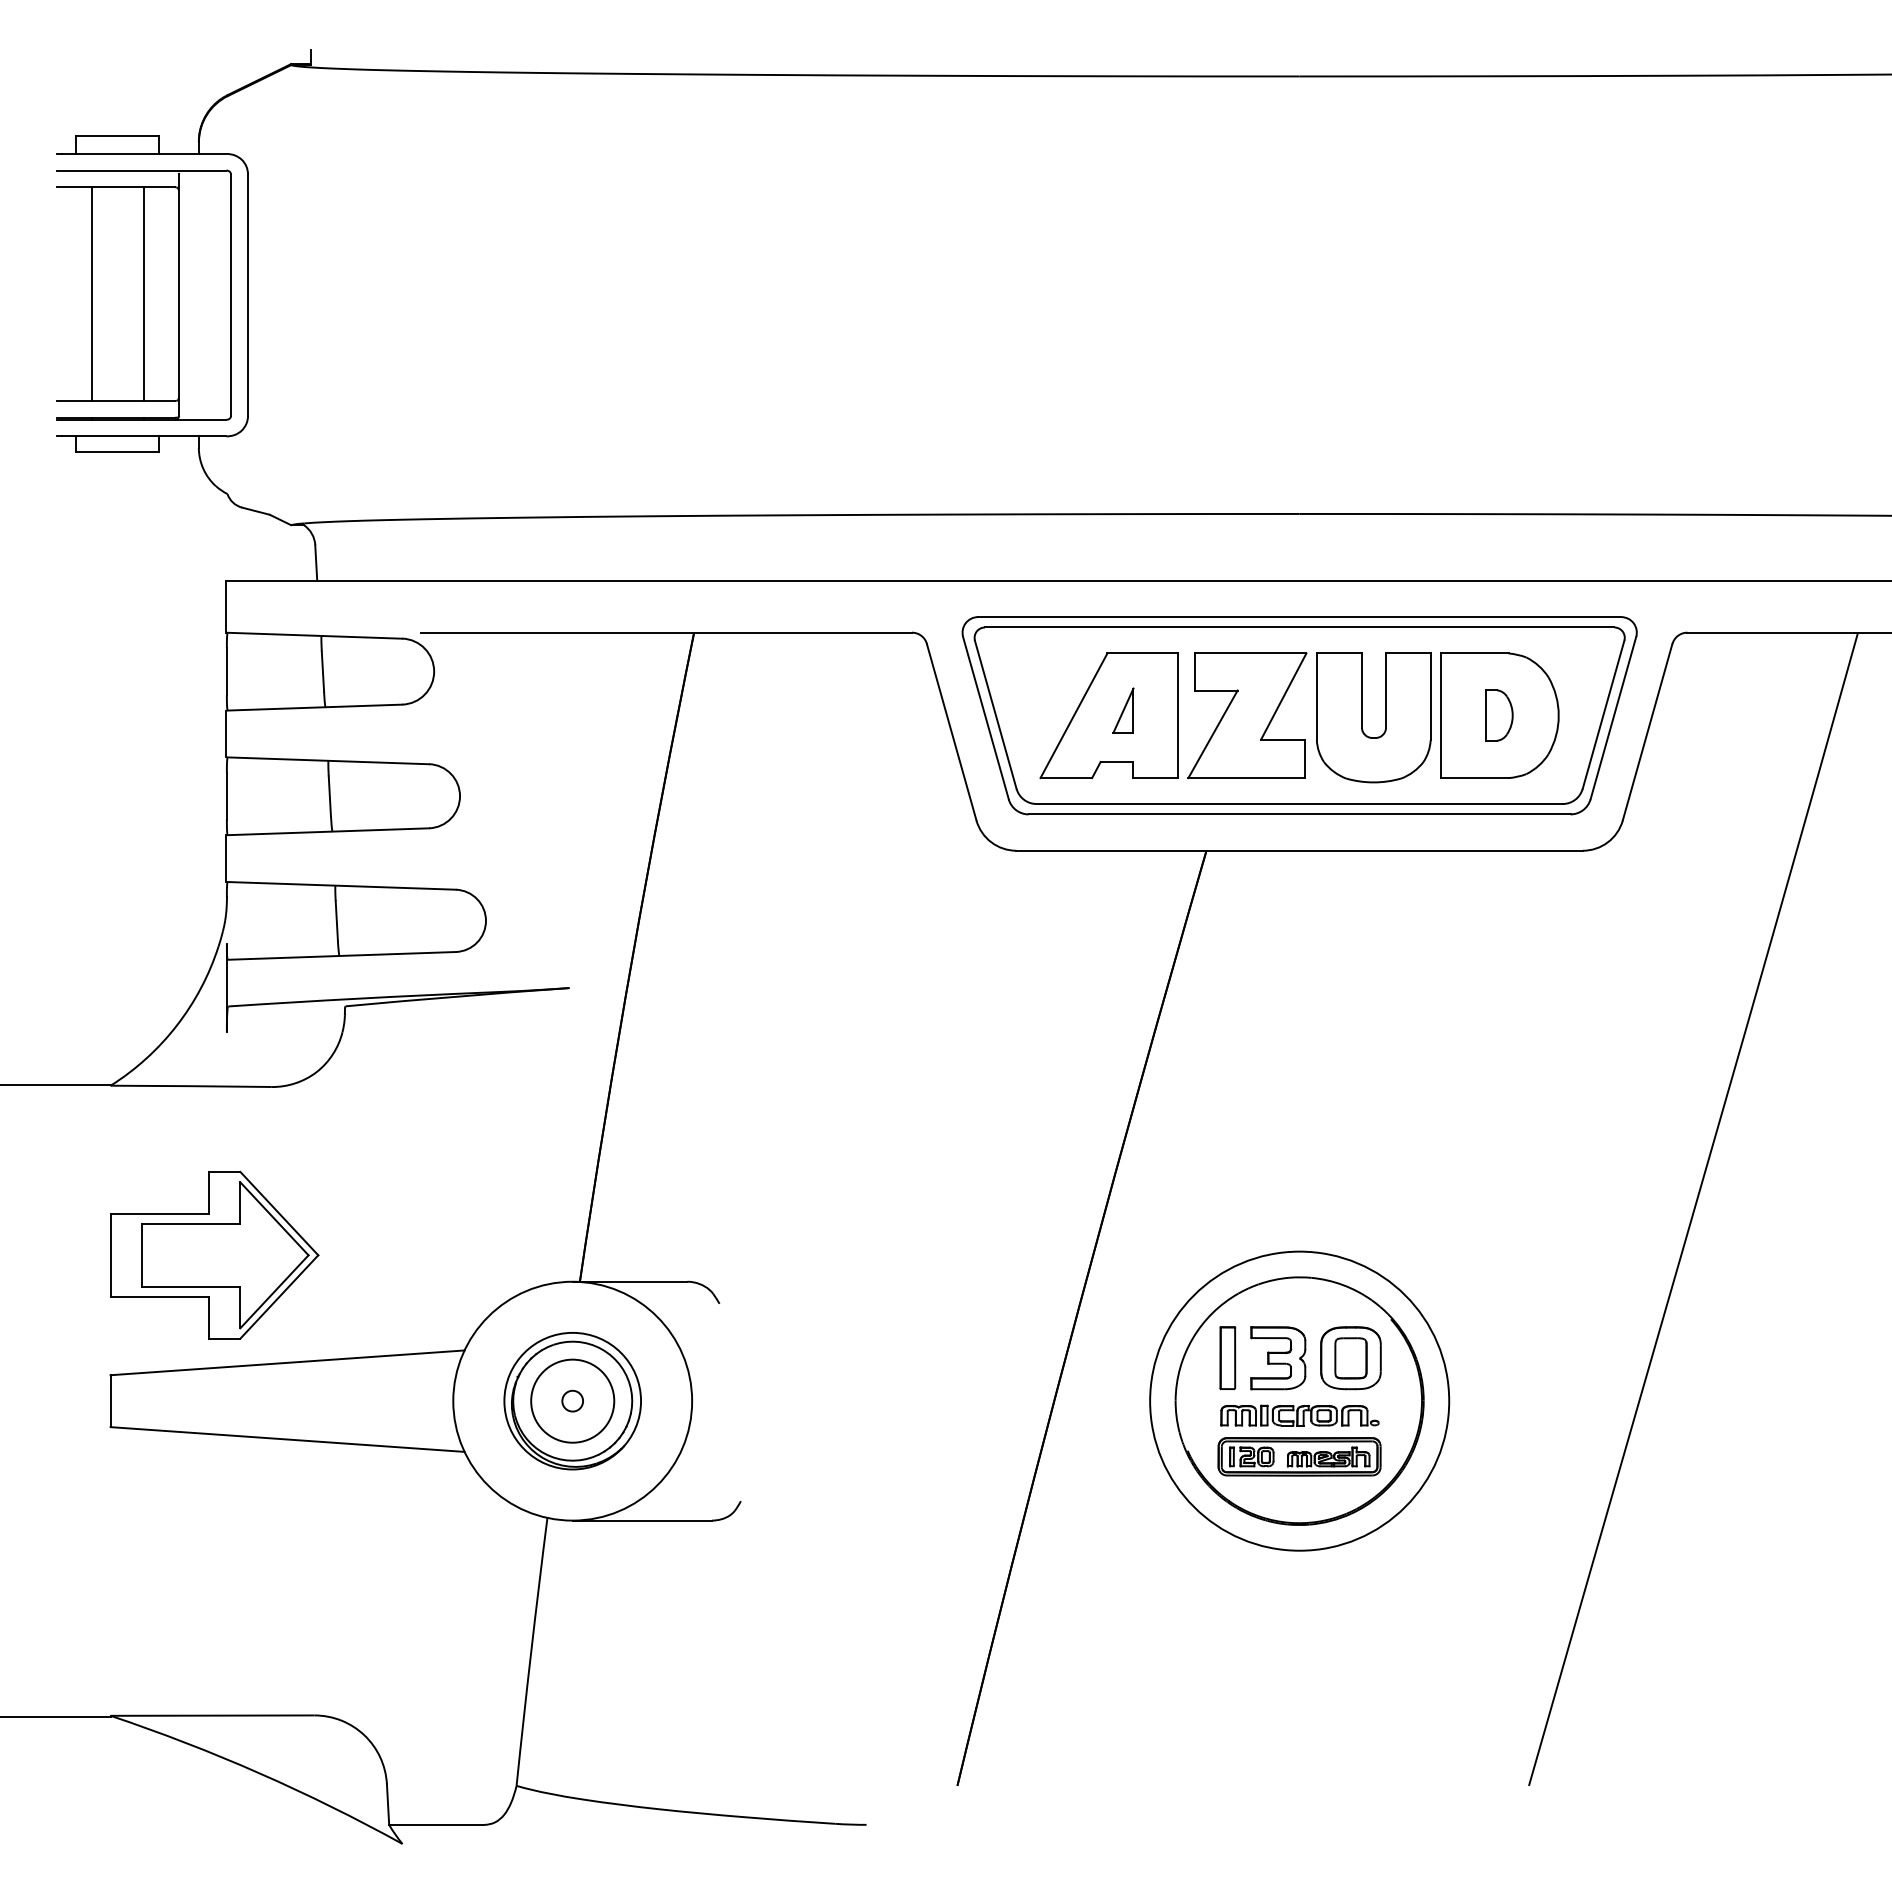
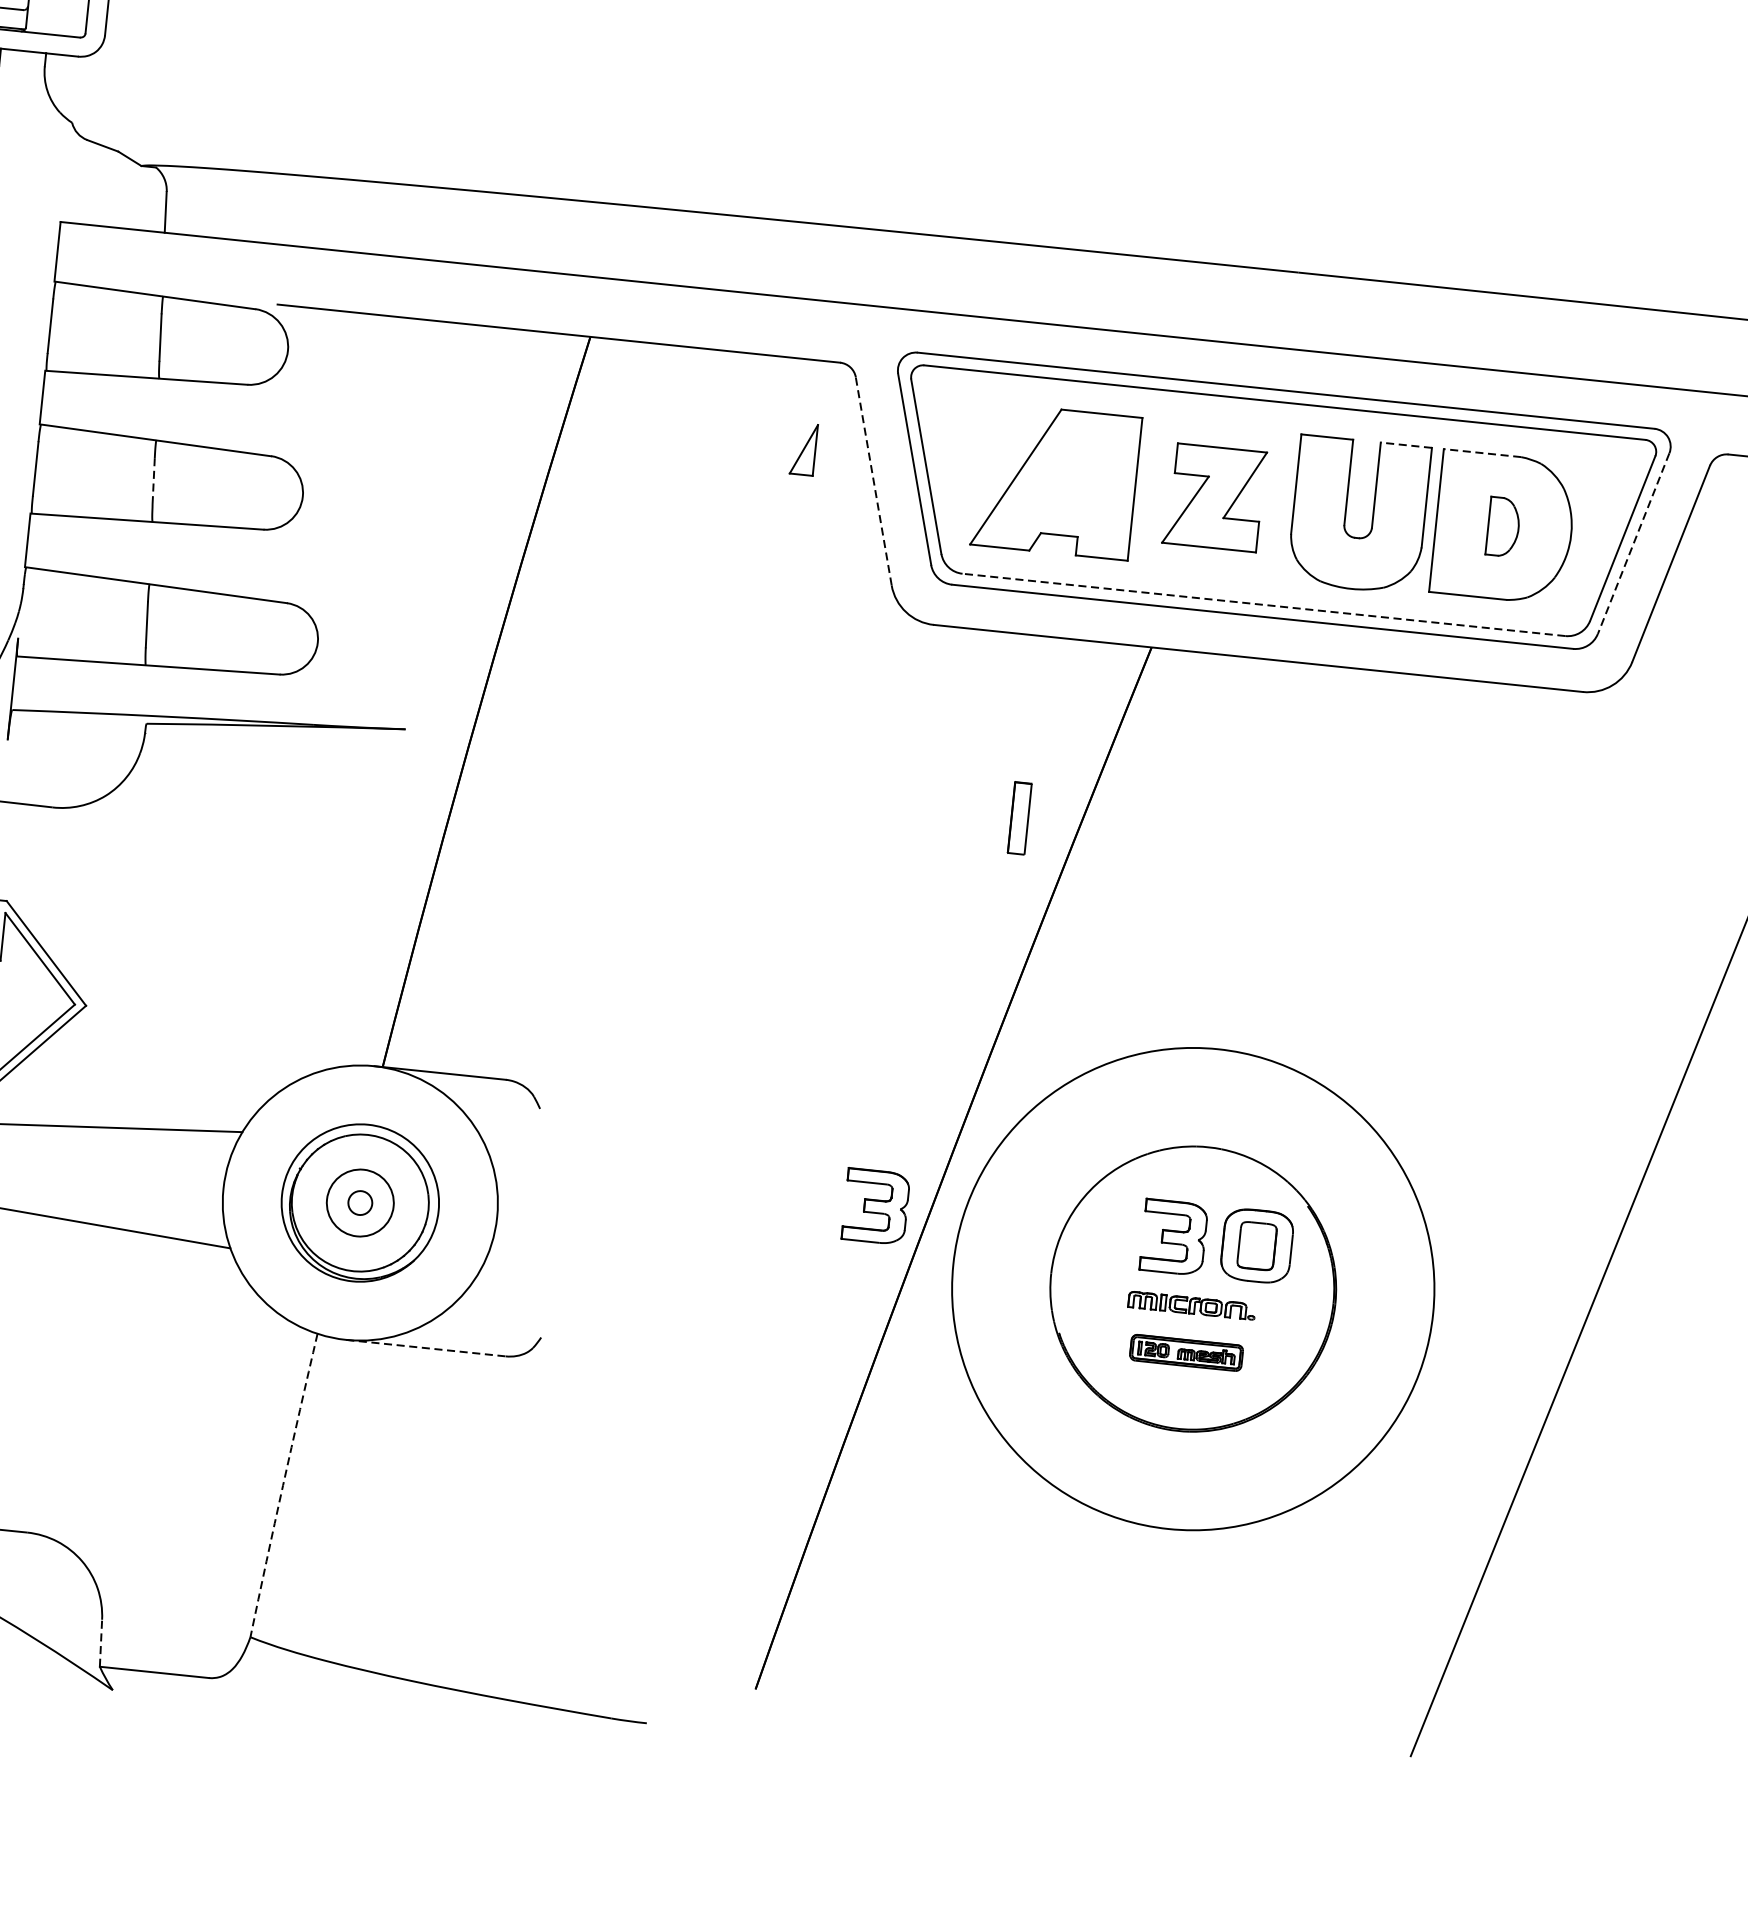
line: (1407, 653) -> (1405, 445), solid -> dashed
line: (1474, 653) -> (1482, 453), solid -> dashed
part: (1123, 710) -> (803, 449), moved
part: (1247, 715) -> (1214, 497), size x0.7
line: (1613, 718) -> (1633, 544), solid -> dashed
line: (951, 732) -> (873, 481), solid -> dashed
line: (329, 796) -> (153, 481), solid -> dashed
line: (1299, 804) -> (1263, 605), solid -> dashed
part: (1018, 1358) -> (876, 1206), added
part: (1227, 1358) -> (1019, 818), moved
circle: (572, 1400) -> (360, 1202), size x0.7
circle: (1299, 1400) -> (1193, 1288), size x1.4
part: (1299, 1415) -> (1191, 1305), size x0.7
part: (1299, 1456) -> (1186, 1352), size x0.6
line: (642, 1520) -> (426, 1348), solid -> dashed
arc: (531, 1651) -> (283, 1484), solid -> dashed
line: (388, 1803) -> (101, 1642), solid -> dashed

